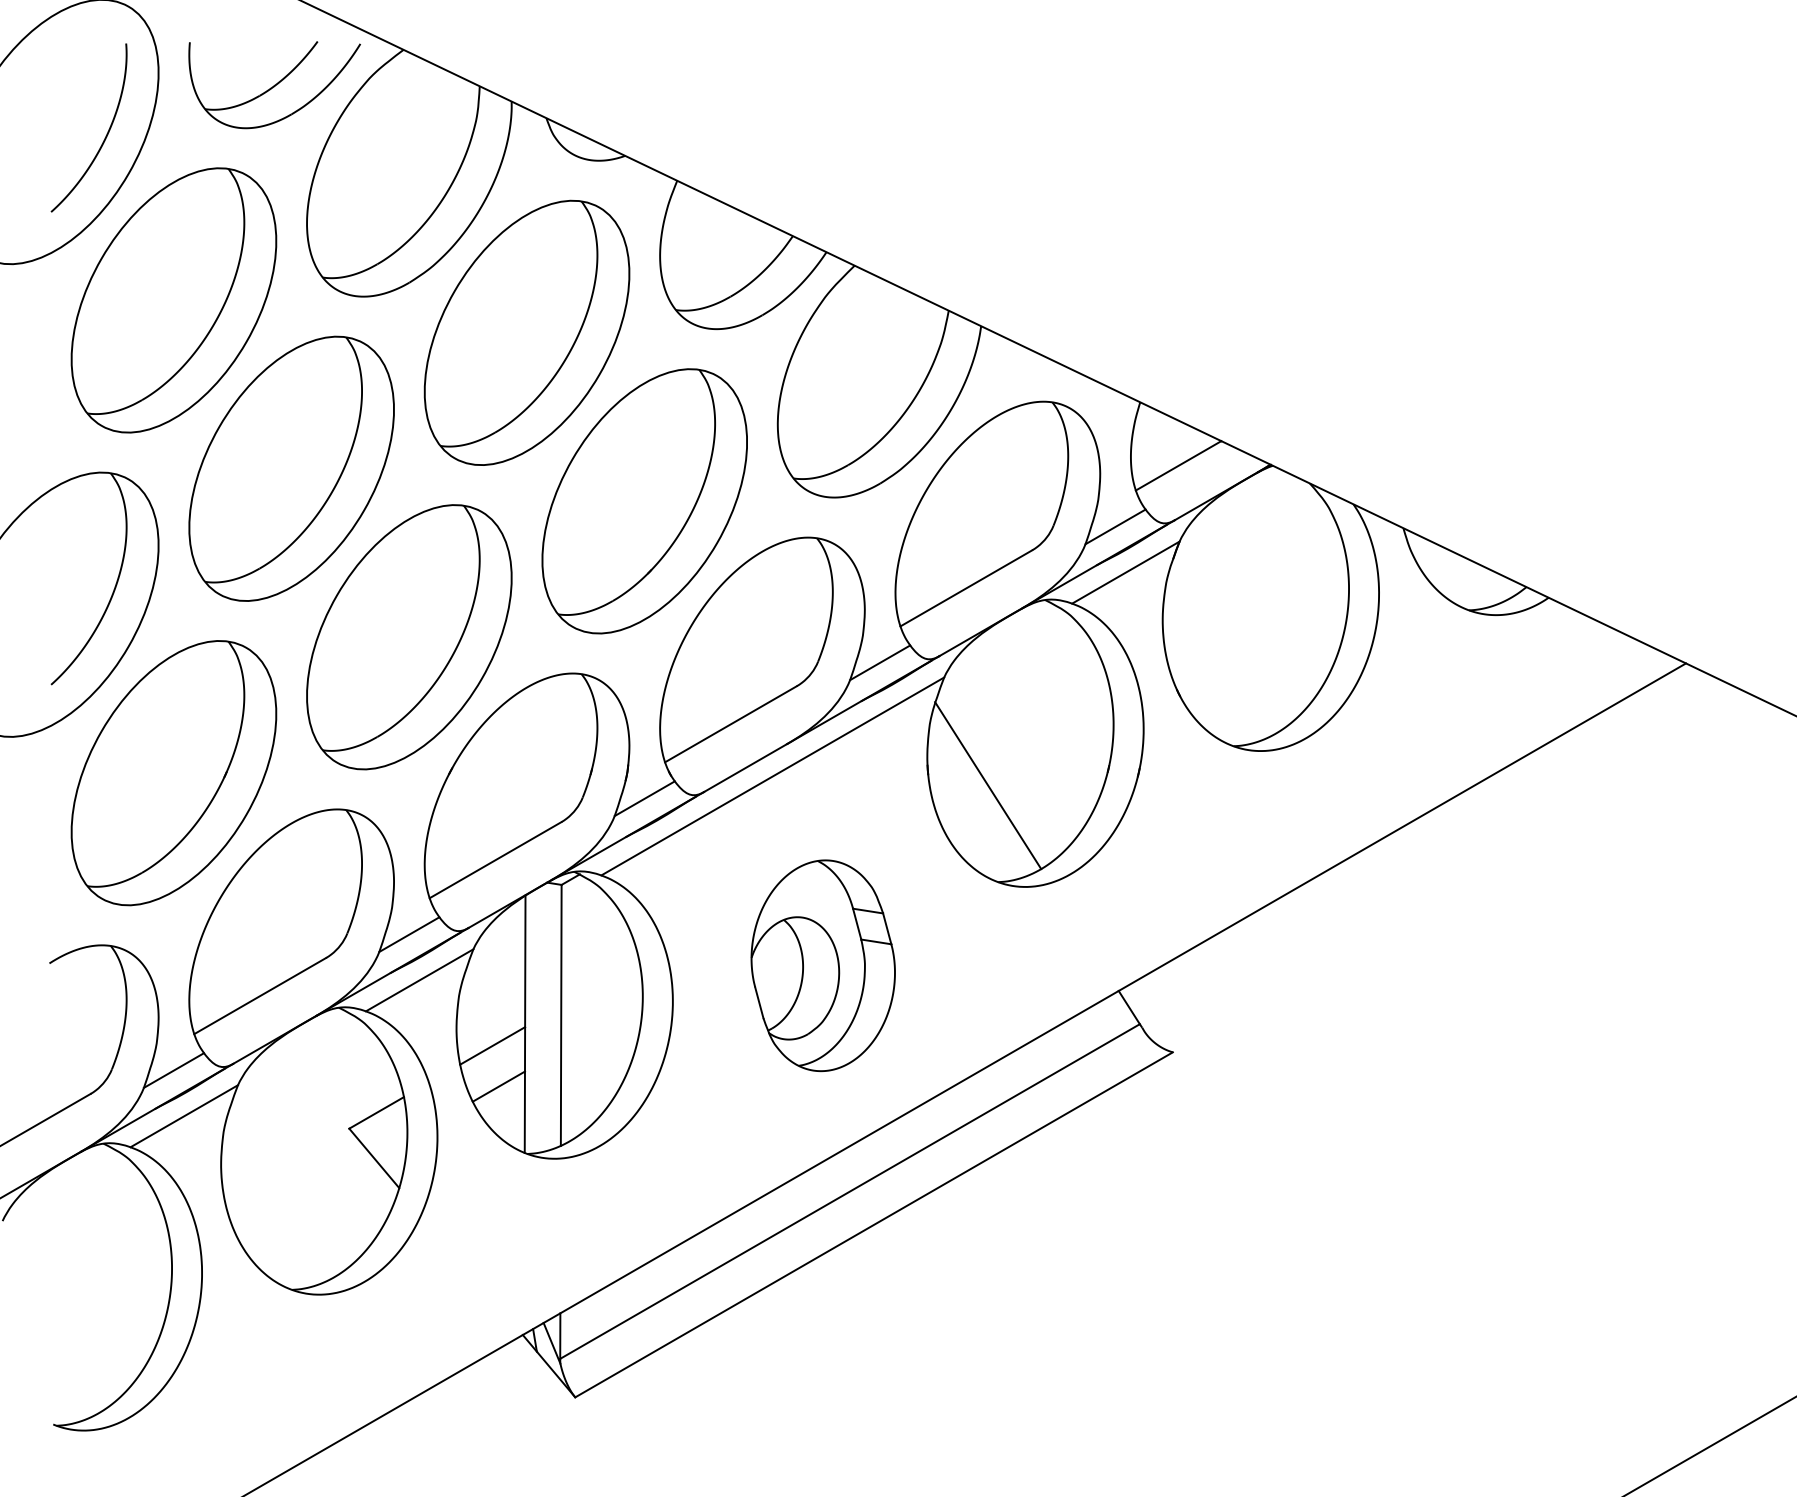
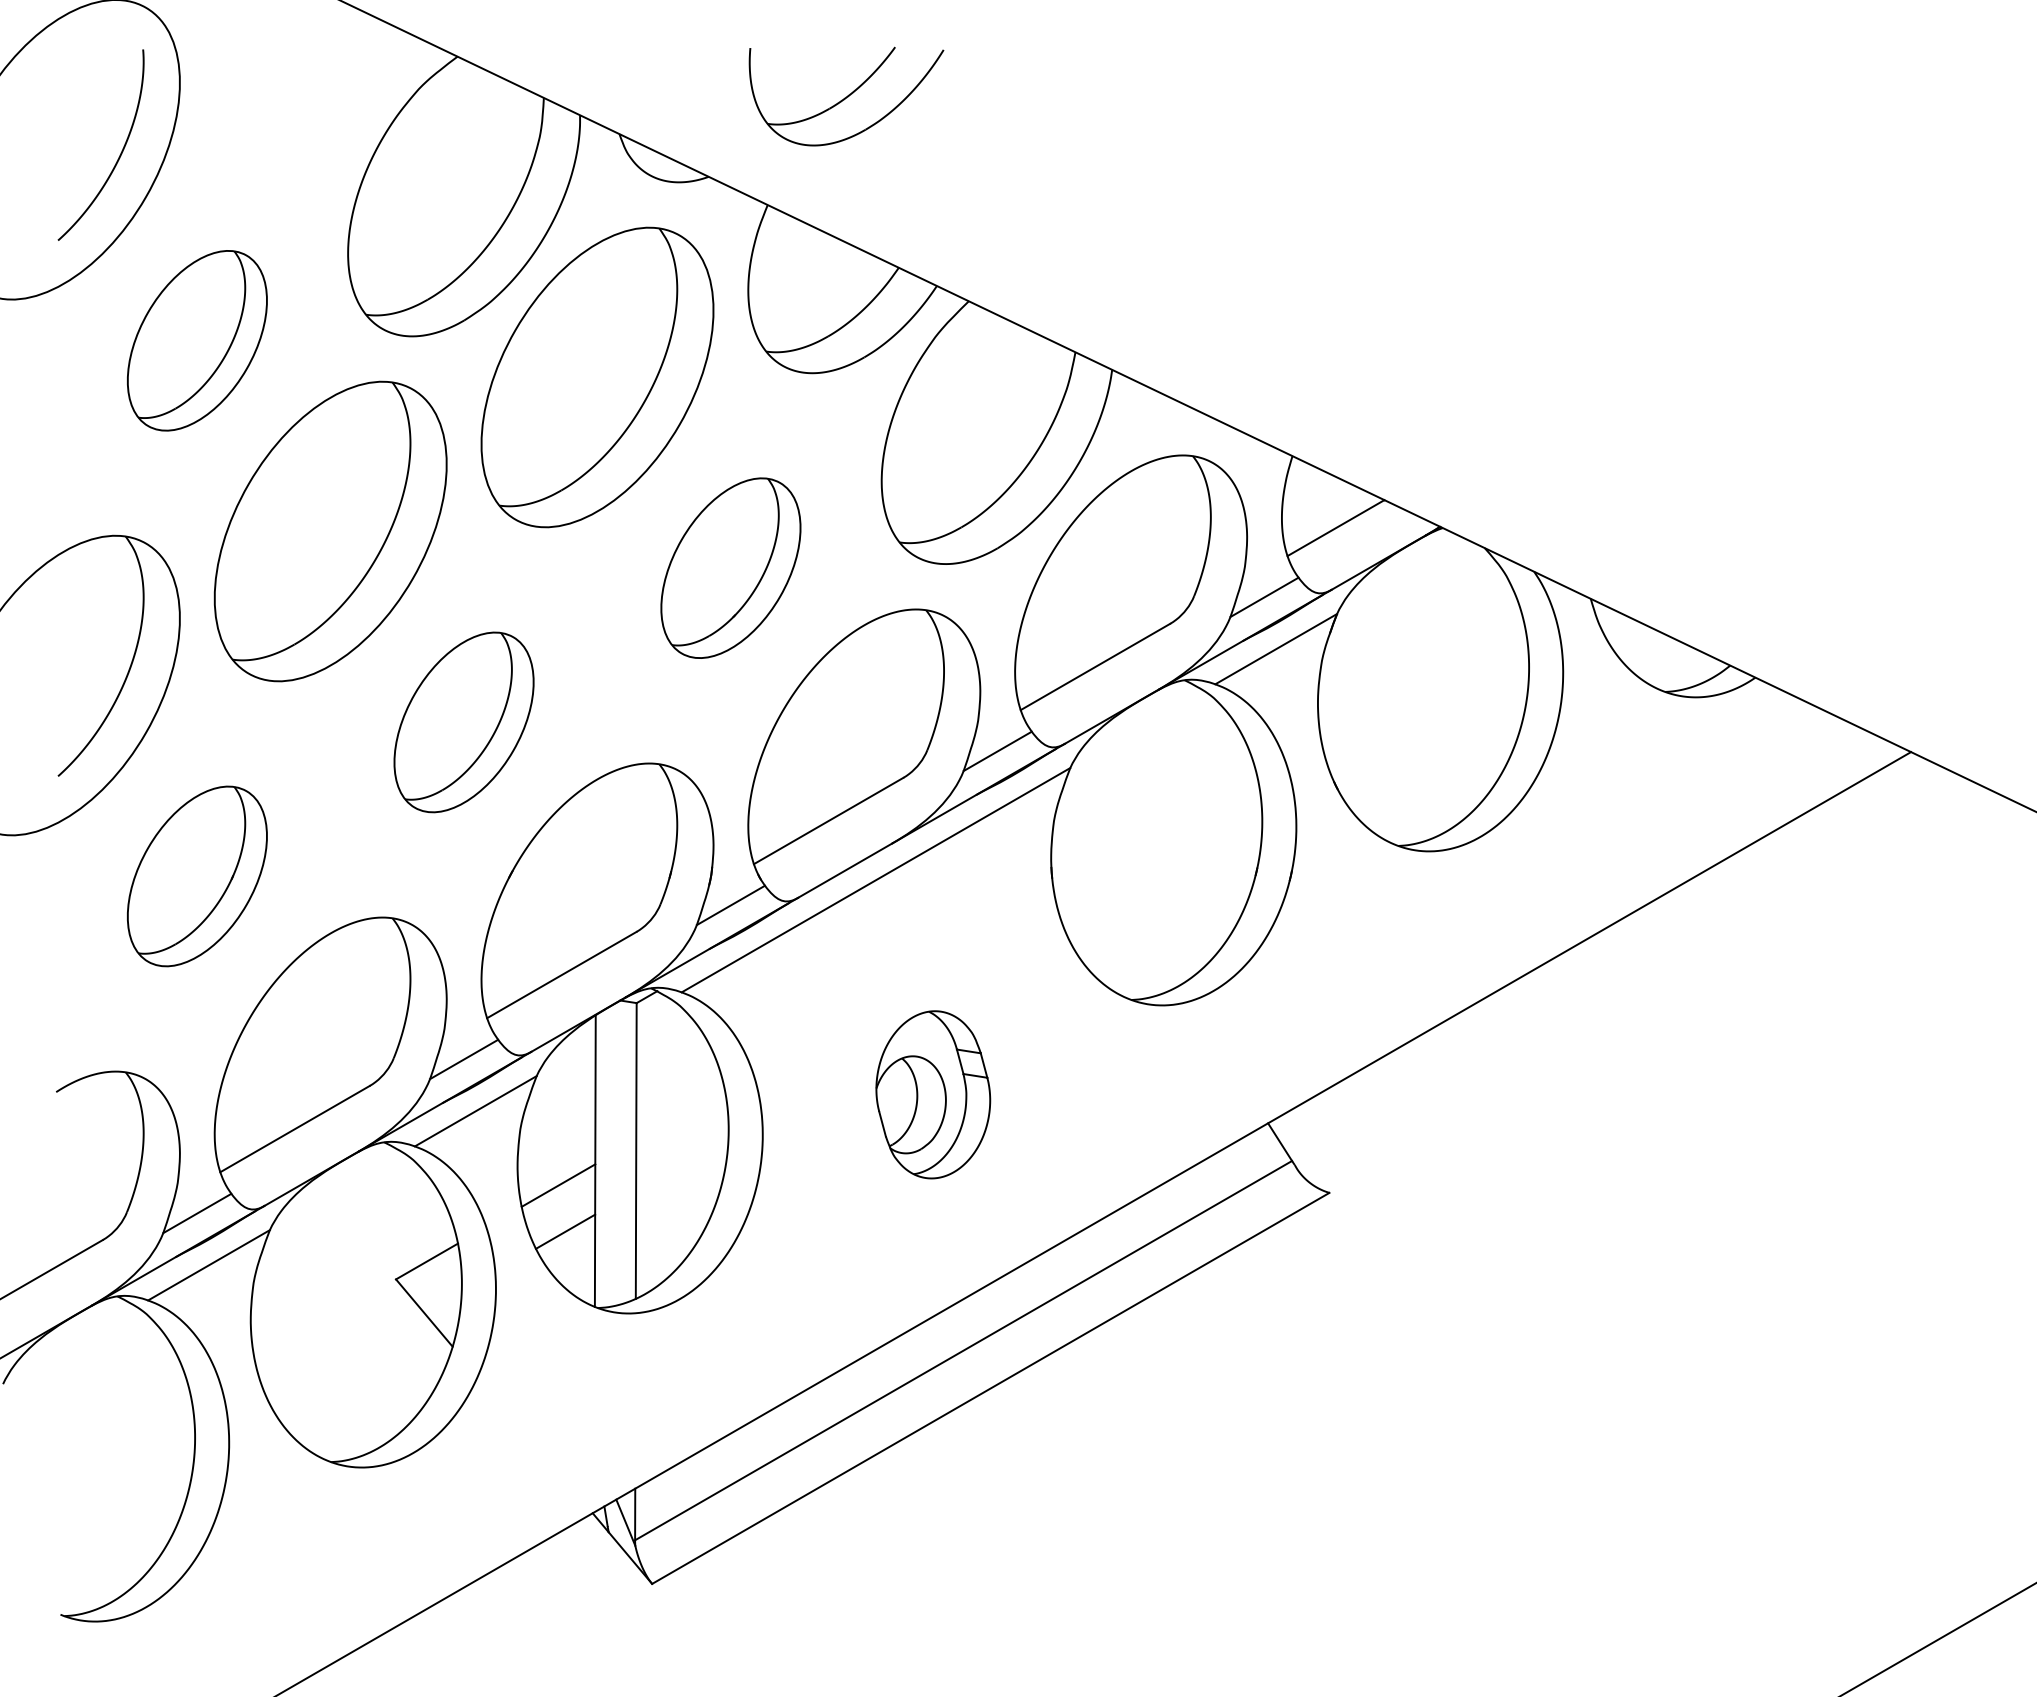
part: (274, 85) -> (846, 96), moved
part: (174, 300) -> (197, 340), size x0.6
part: (644, 500) -> (730, 567), size x0.6
part: (408, 637) -> (463, 722), size x0.6
part: (174, 773) -> (197, 876), size x0.6
line: (987, 785) -> (1119, 890), removed
part: (823, 965) -> (933, 1094), size x0.7

